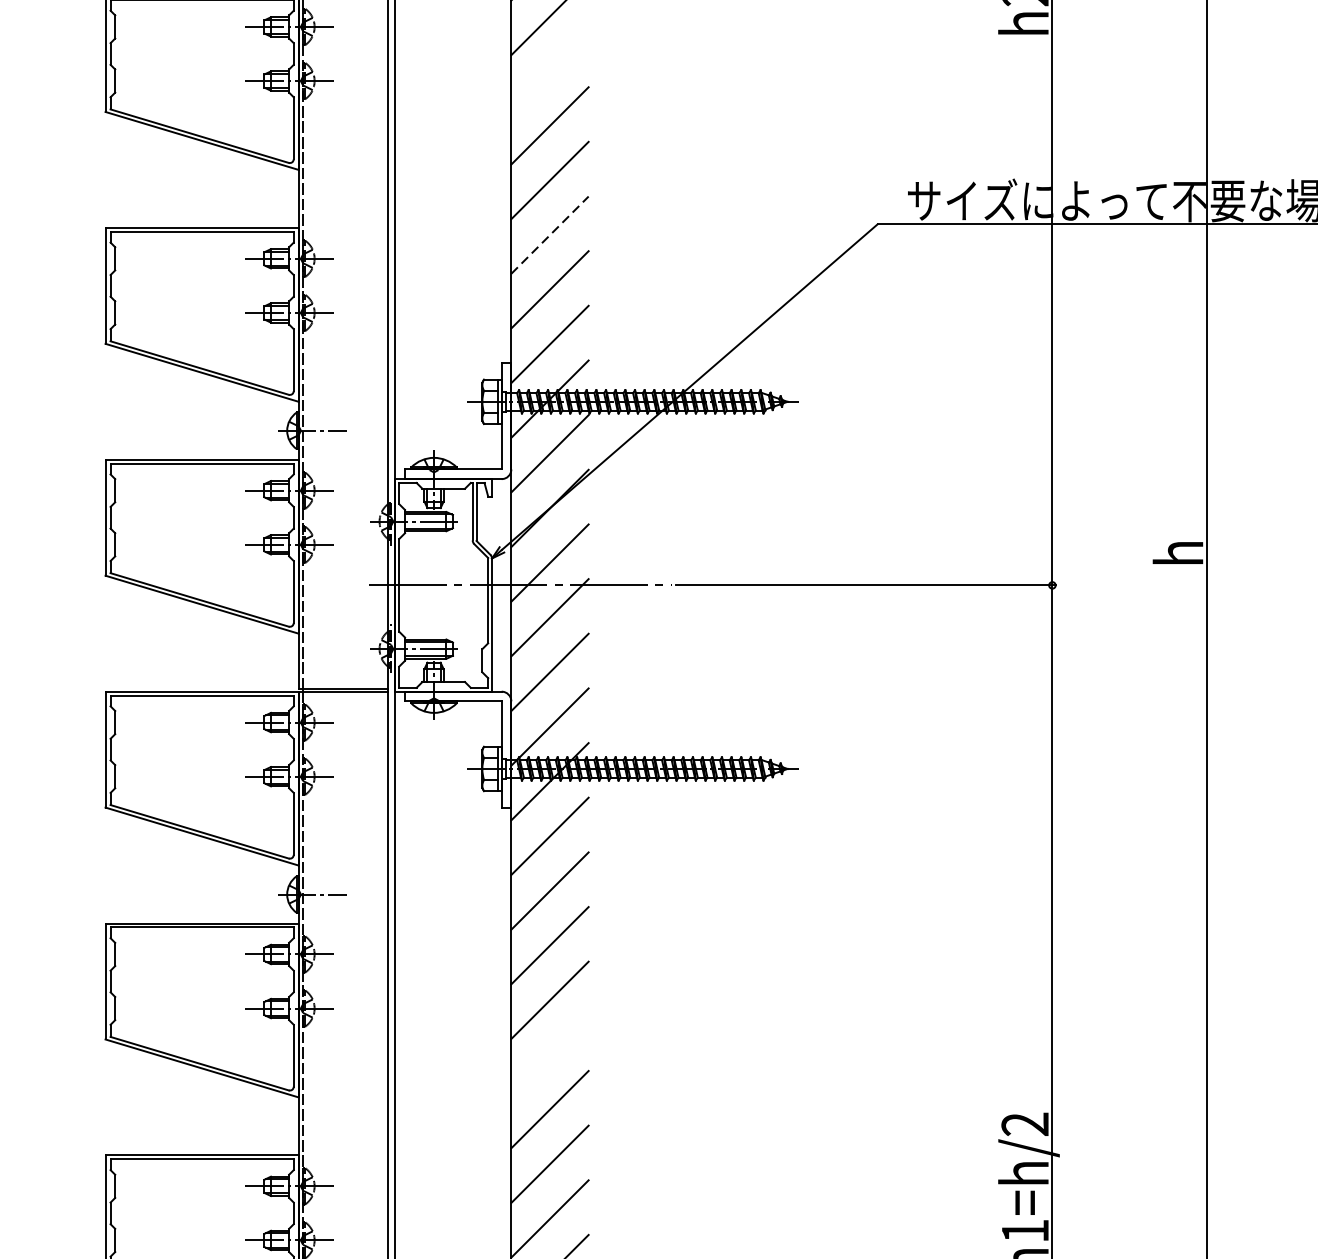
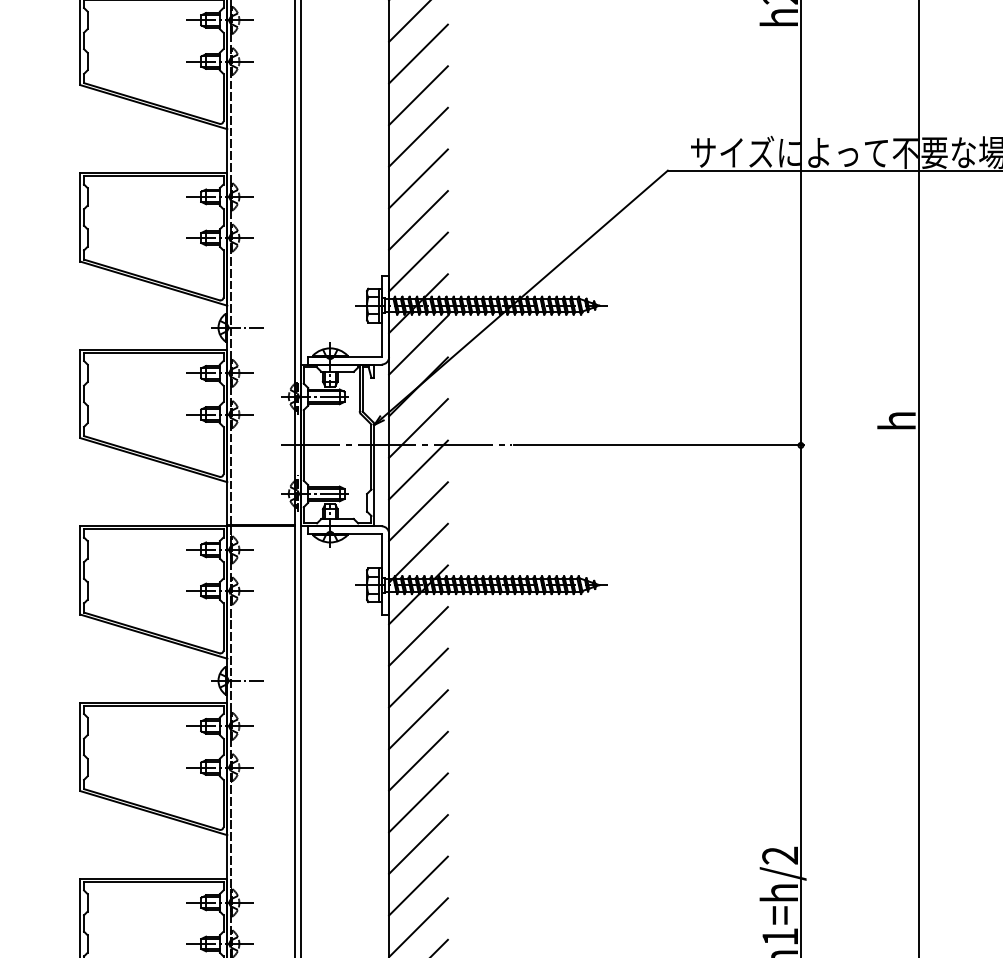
line: (549, 70) -> (418, 53), added
line: (549, 234) -> (418, 178), dashed -> solid
line: (549, 1054) -> (418, 802), added

